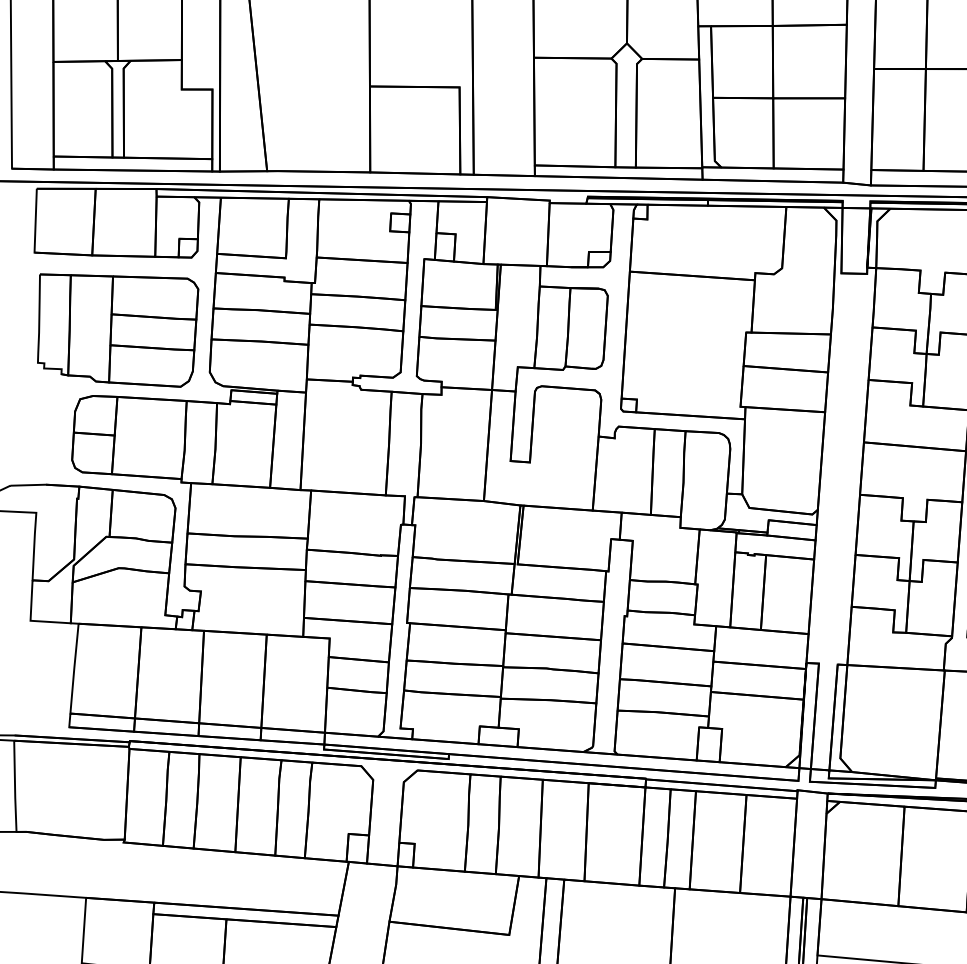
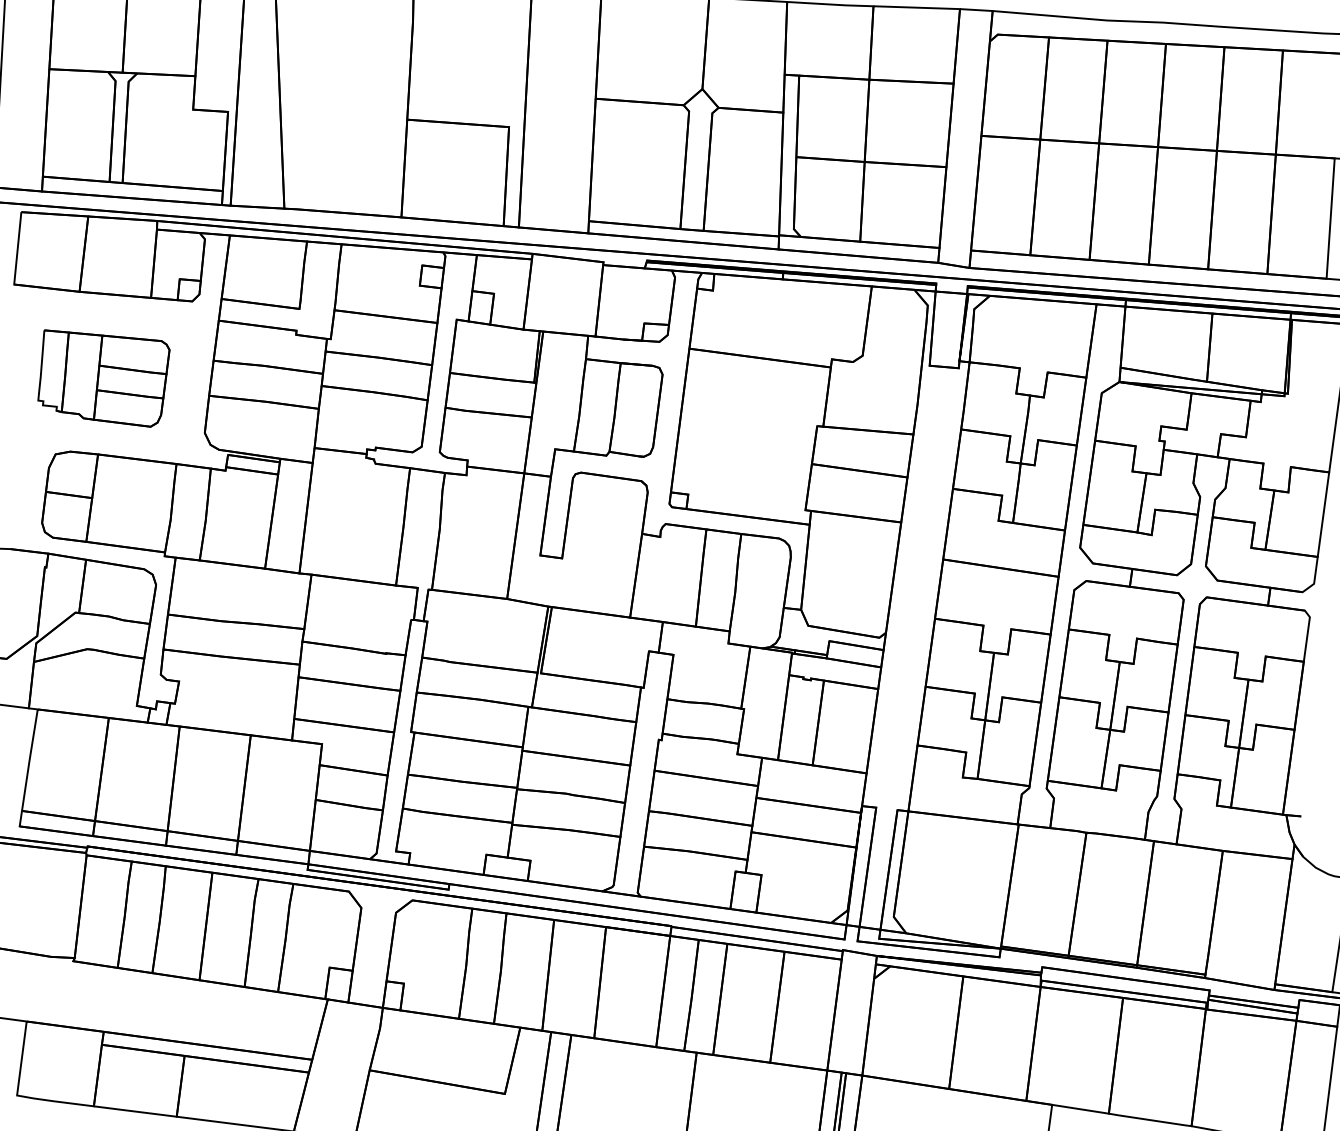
part: (117, 330) -> (103, 378), size x0.7

